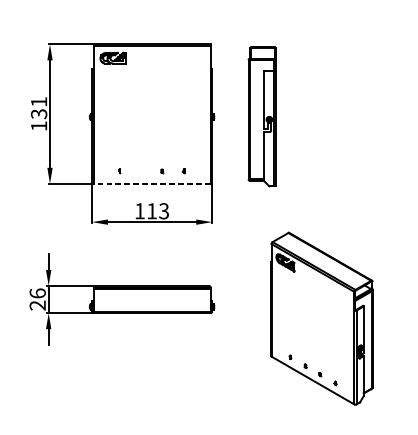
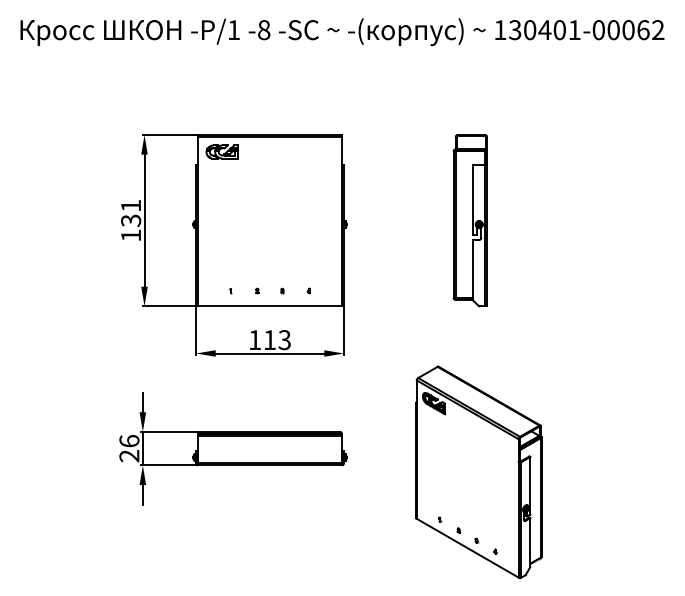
part: (261, 116) -> (469, 220), moved
part: (141, 170) -> (257, 290), added
line: (152, 183) -> (270, 306), dashed -> solid

